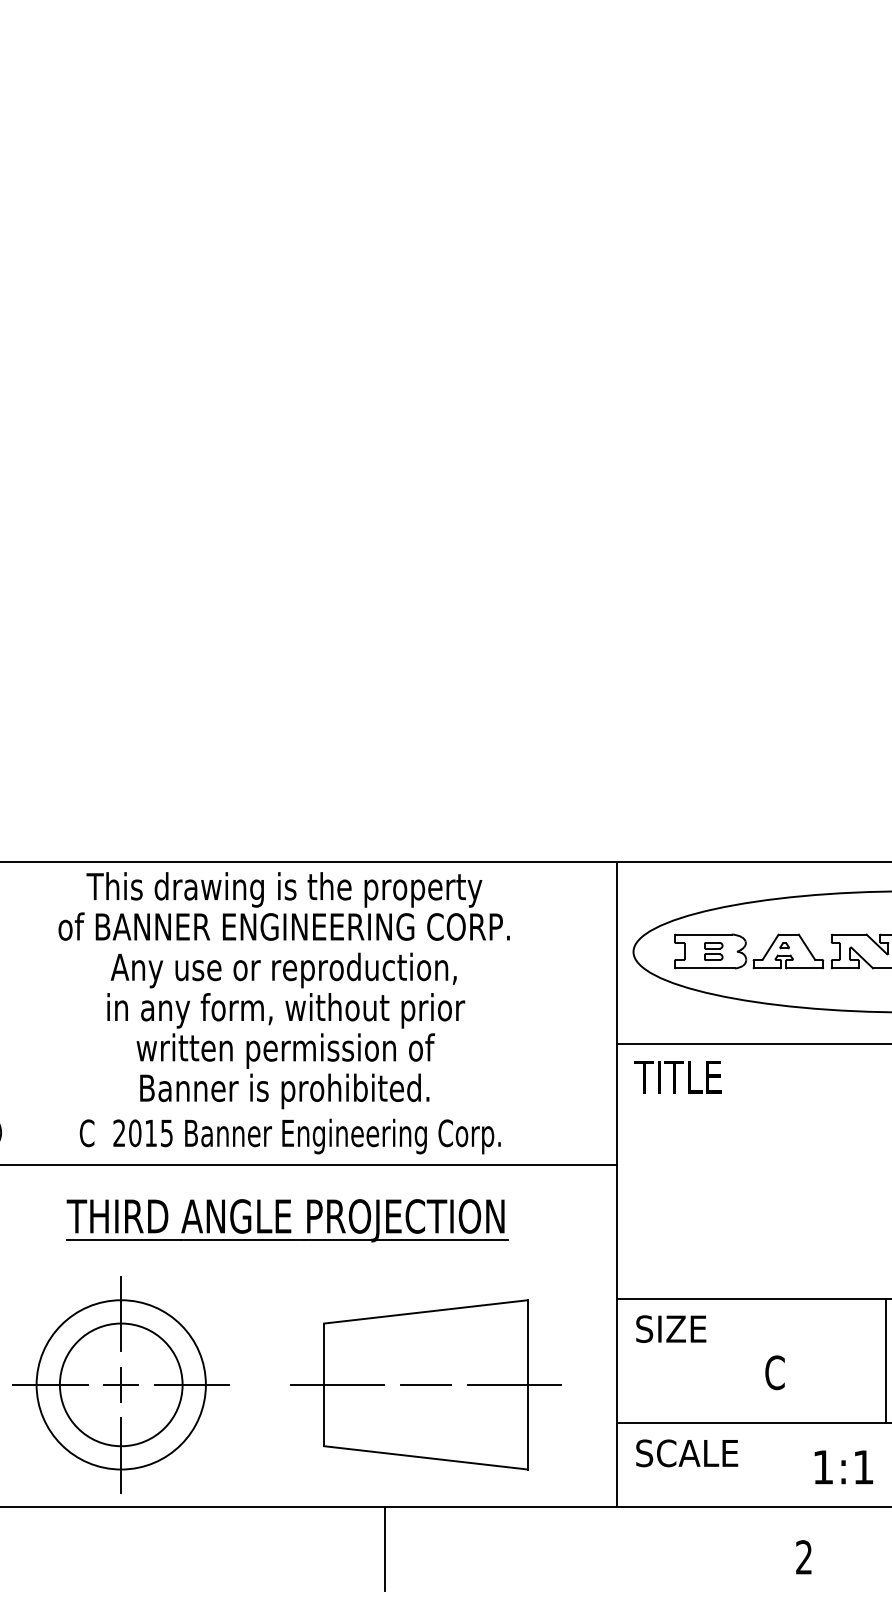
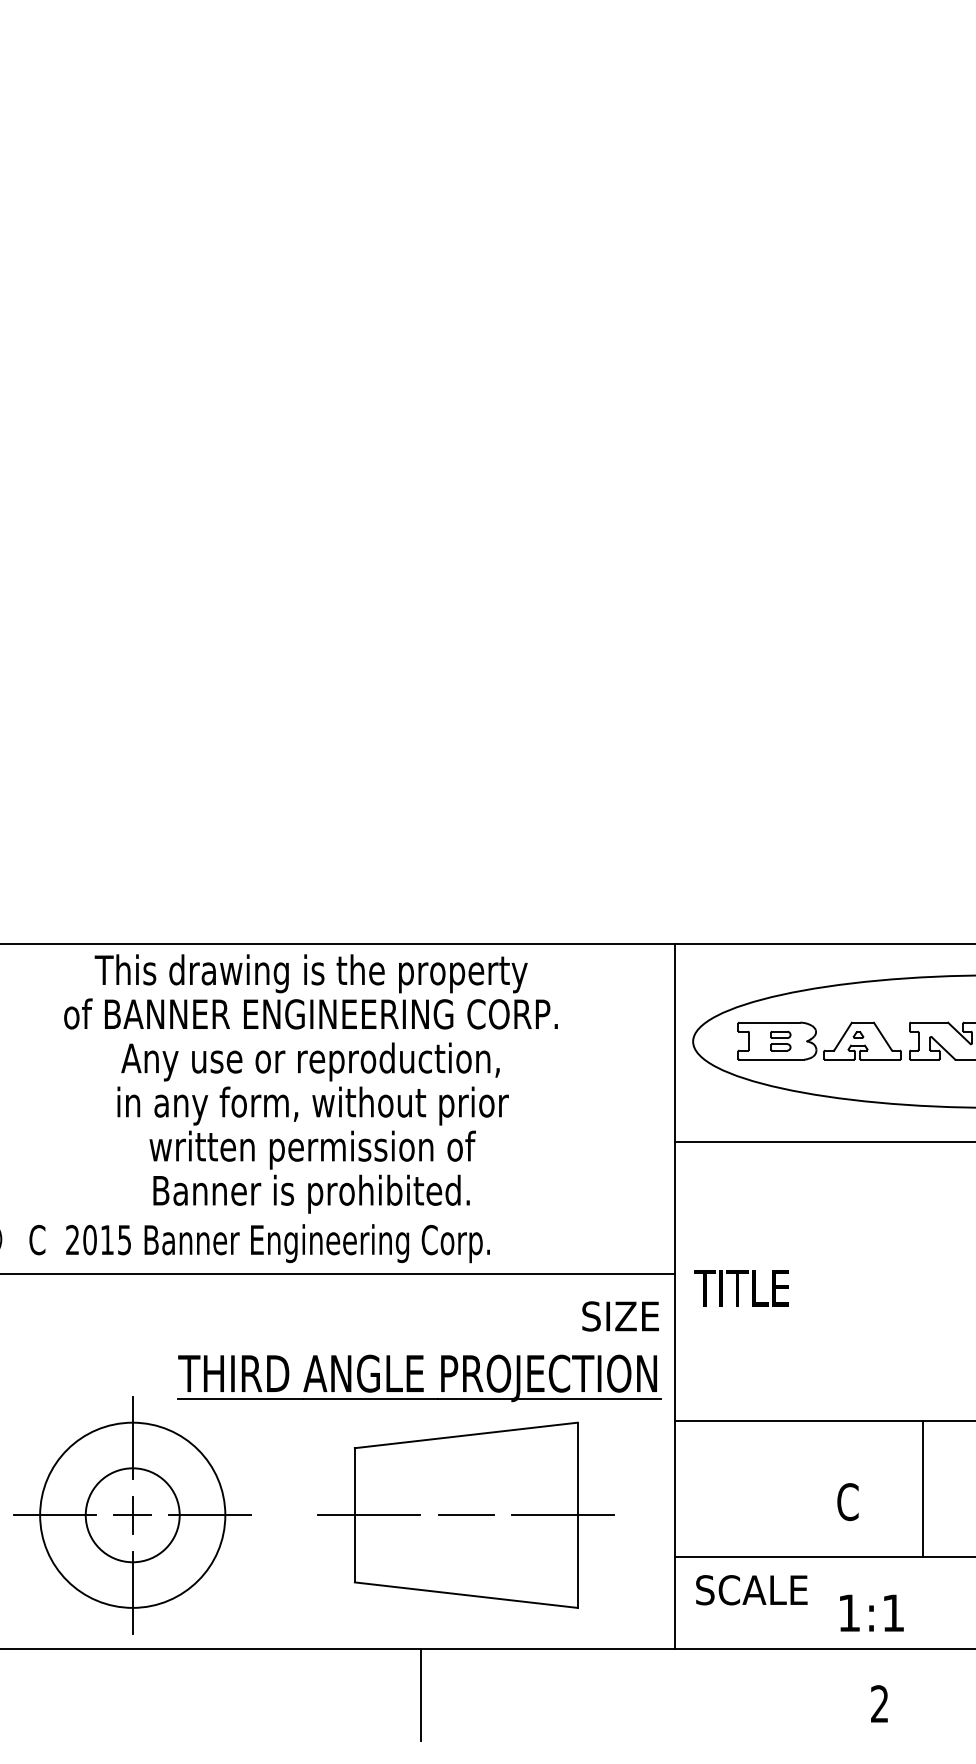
text: (677, 1077) -> (741, 1288), moved
text: (289, 1136) -> (258, 1243), moved
part: (287, 1220) -> (419, 1378), moved
text: (671, 1328) -> (620, 1315), moved
line: (885, 1360) -> (922, 1488), moved
circle: (120, 1384) -> (131, 1514), size x0.7
text: (843, 1467) -> (871, 1613), moved

